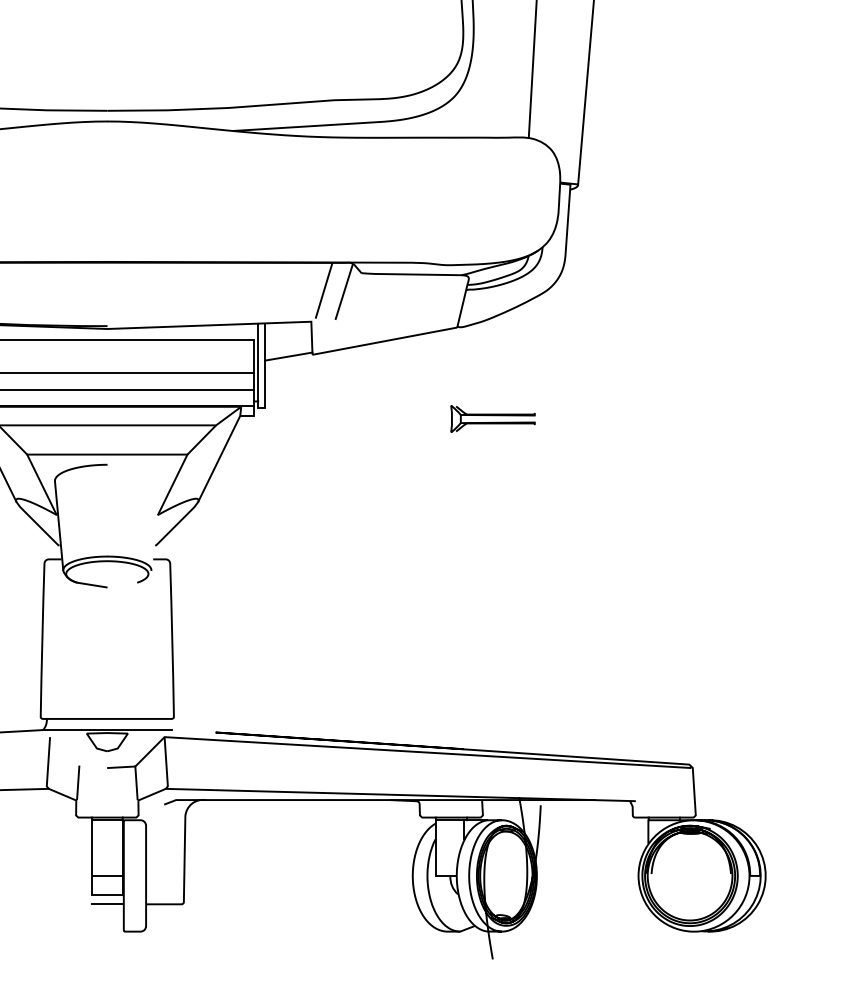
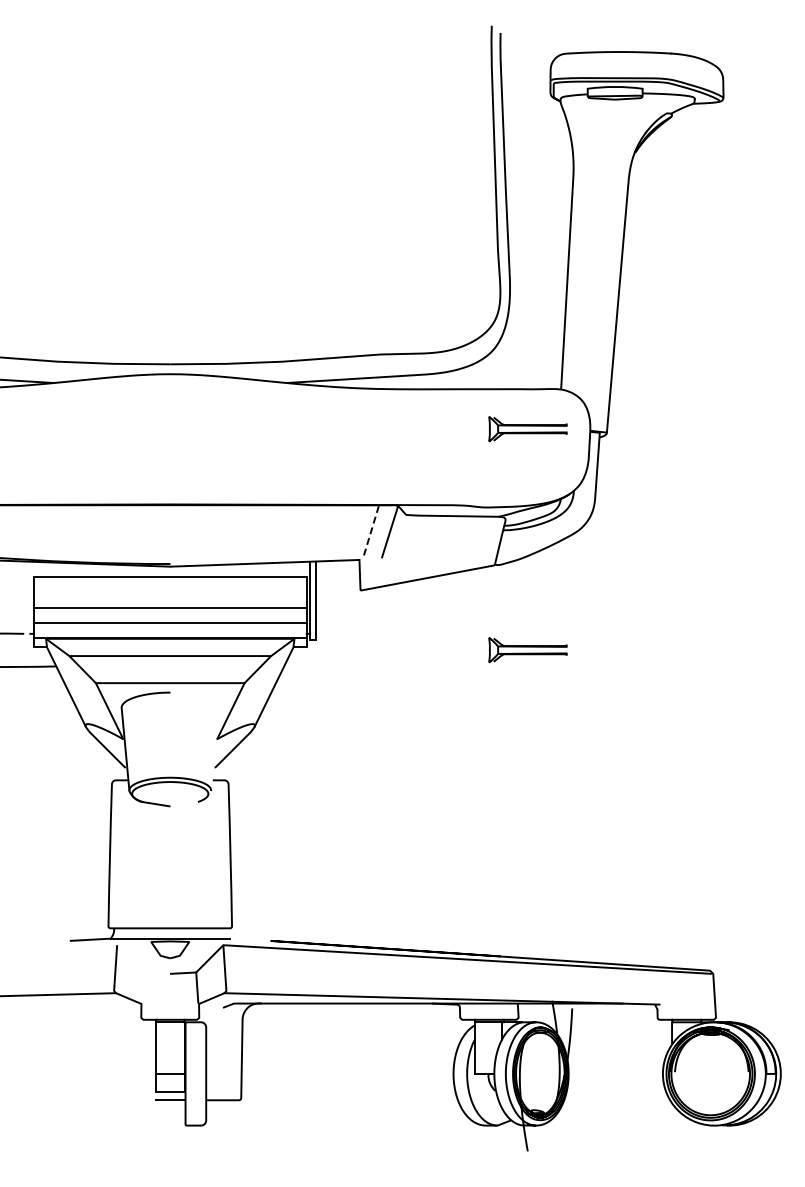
part: (492, 181) -> (527, 429), added
line: (324, 291) -> (371, 531), solid -> dashed
line: (288, 356) -> (338, 592), removed
line: (78, 782) -> (143, 987), removed

